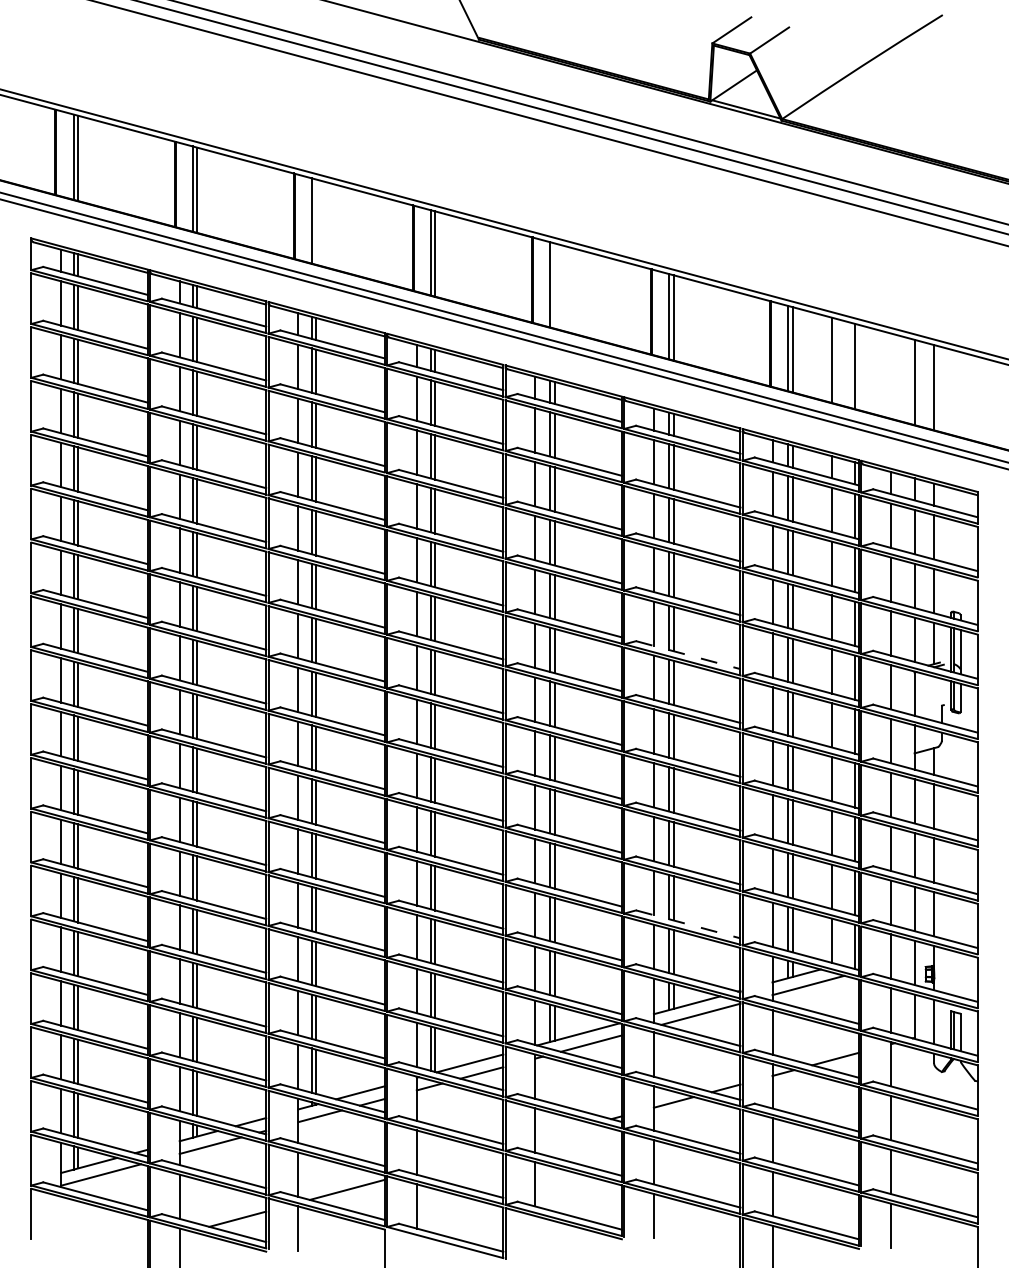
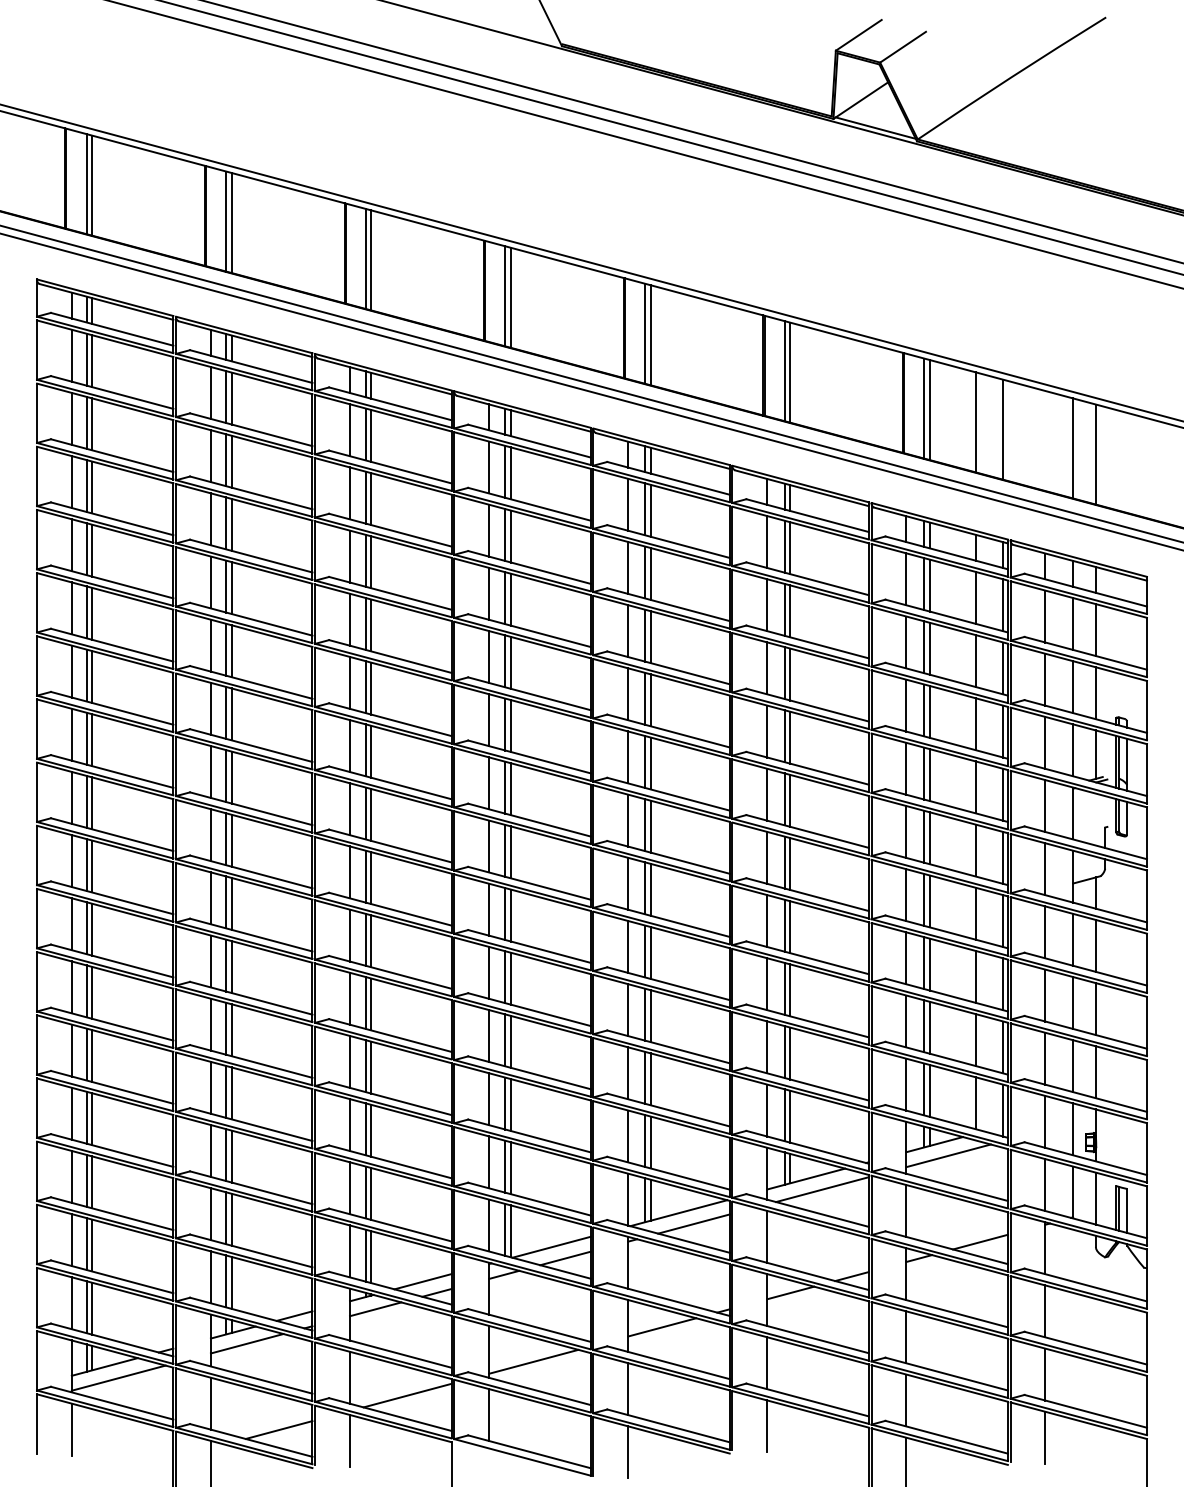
line: (316, 221) -> (371, 259), added
line: (554, 285) -> (650, 334), added
line: (688, 655) -> (807, 768), dashed -> solid
line: (688, 924) -> (807, 1084), dashed -> solid
line: (564, 1131) -> (662, 1327), added
line: (454, 1160) -> (533, 1361), added
line: (61, 1218) -> (72, 1429), added
line: (535, 1238) -> (628, 1452), added

